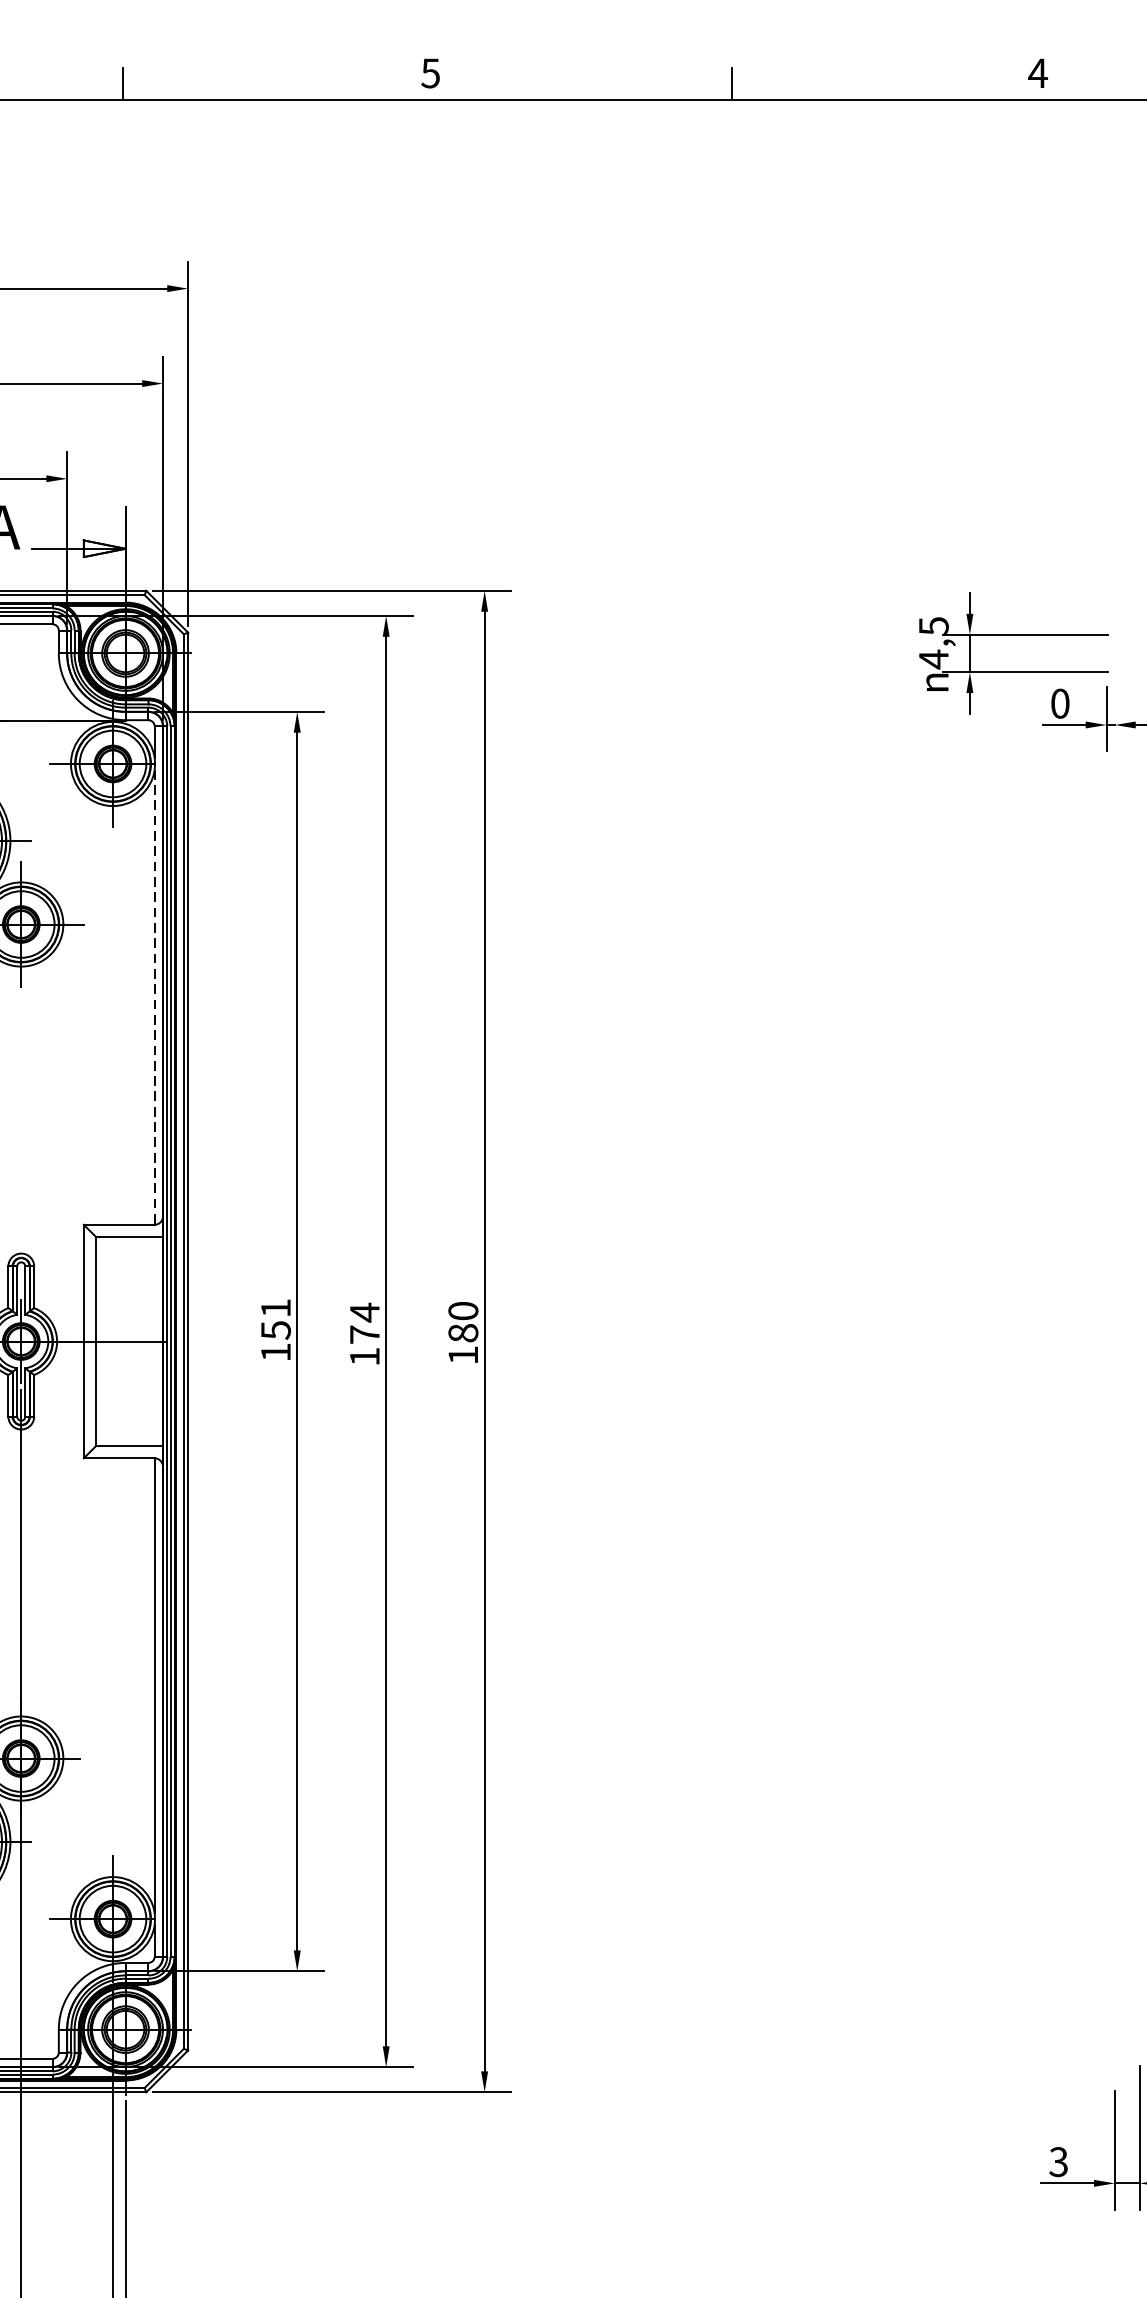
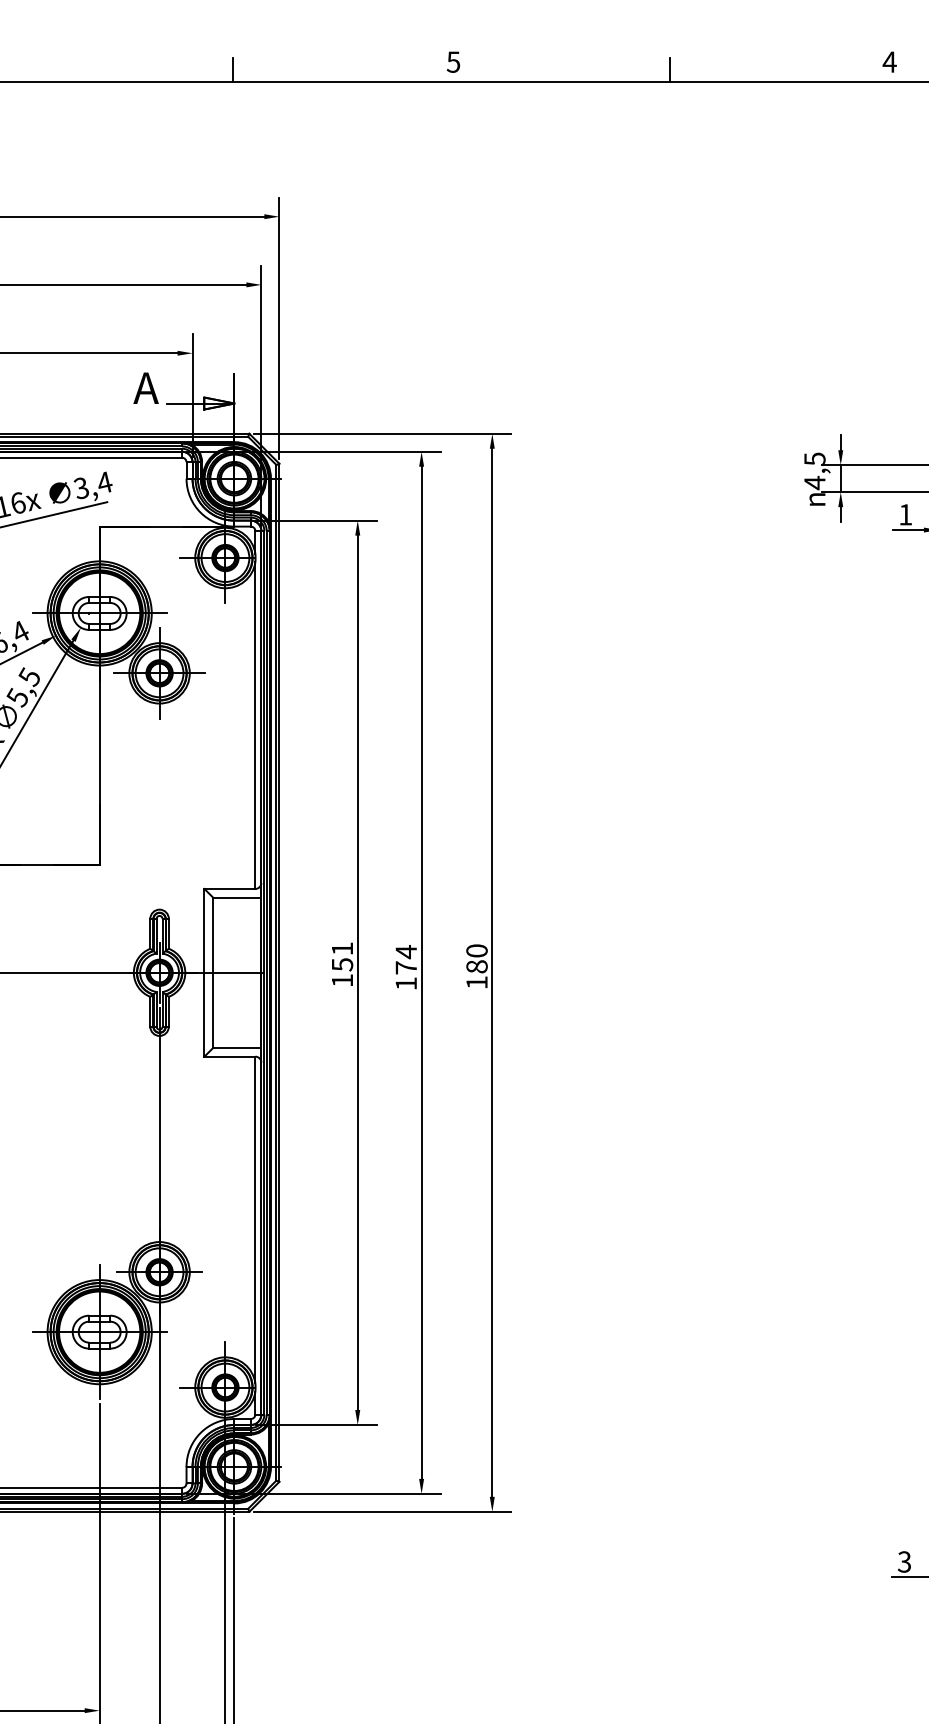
text: (1060, 703) -> (905, 514), 0 -> 1
line: (154, 998) -> (255, 726), dashed -> solid

